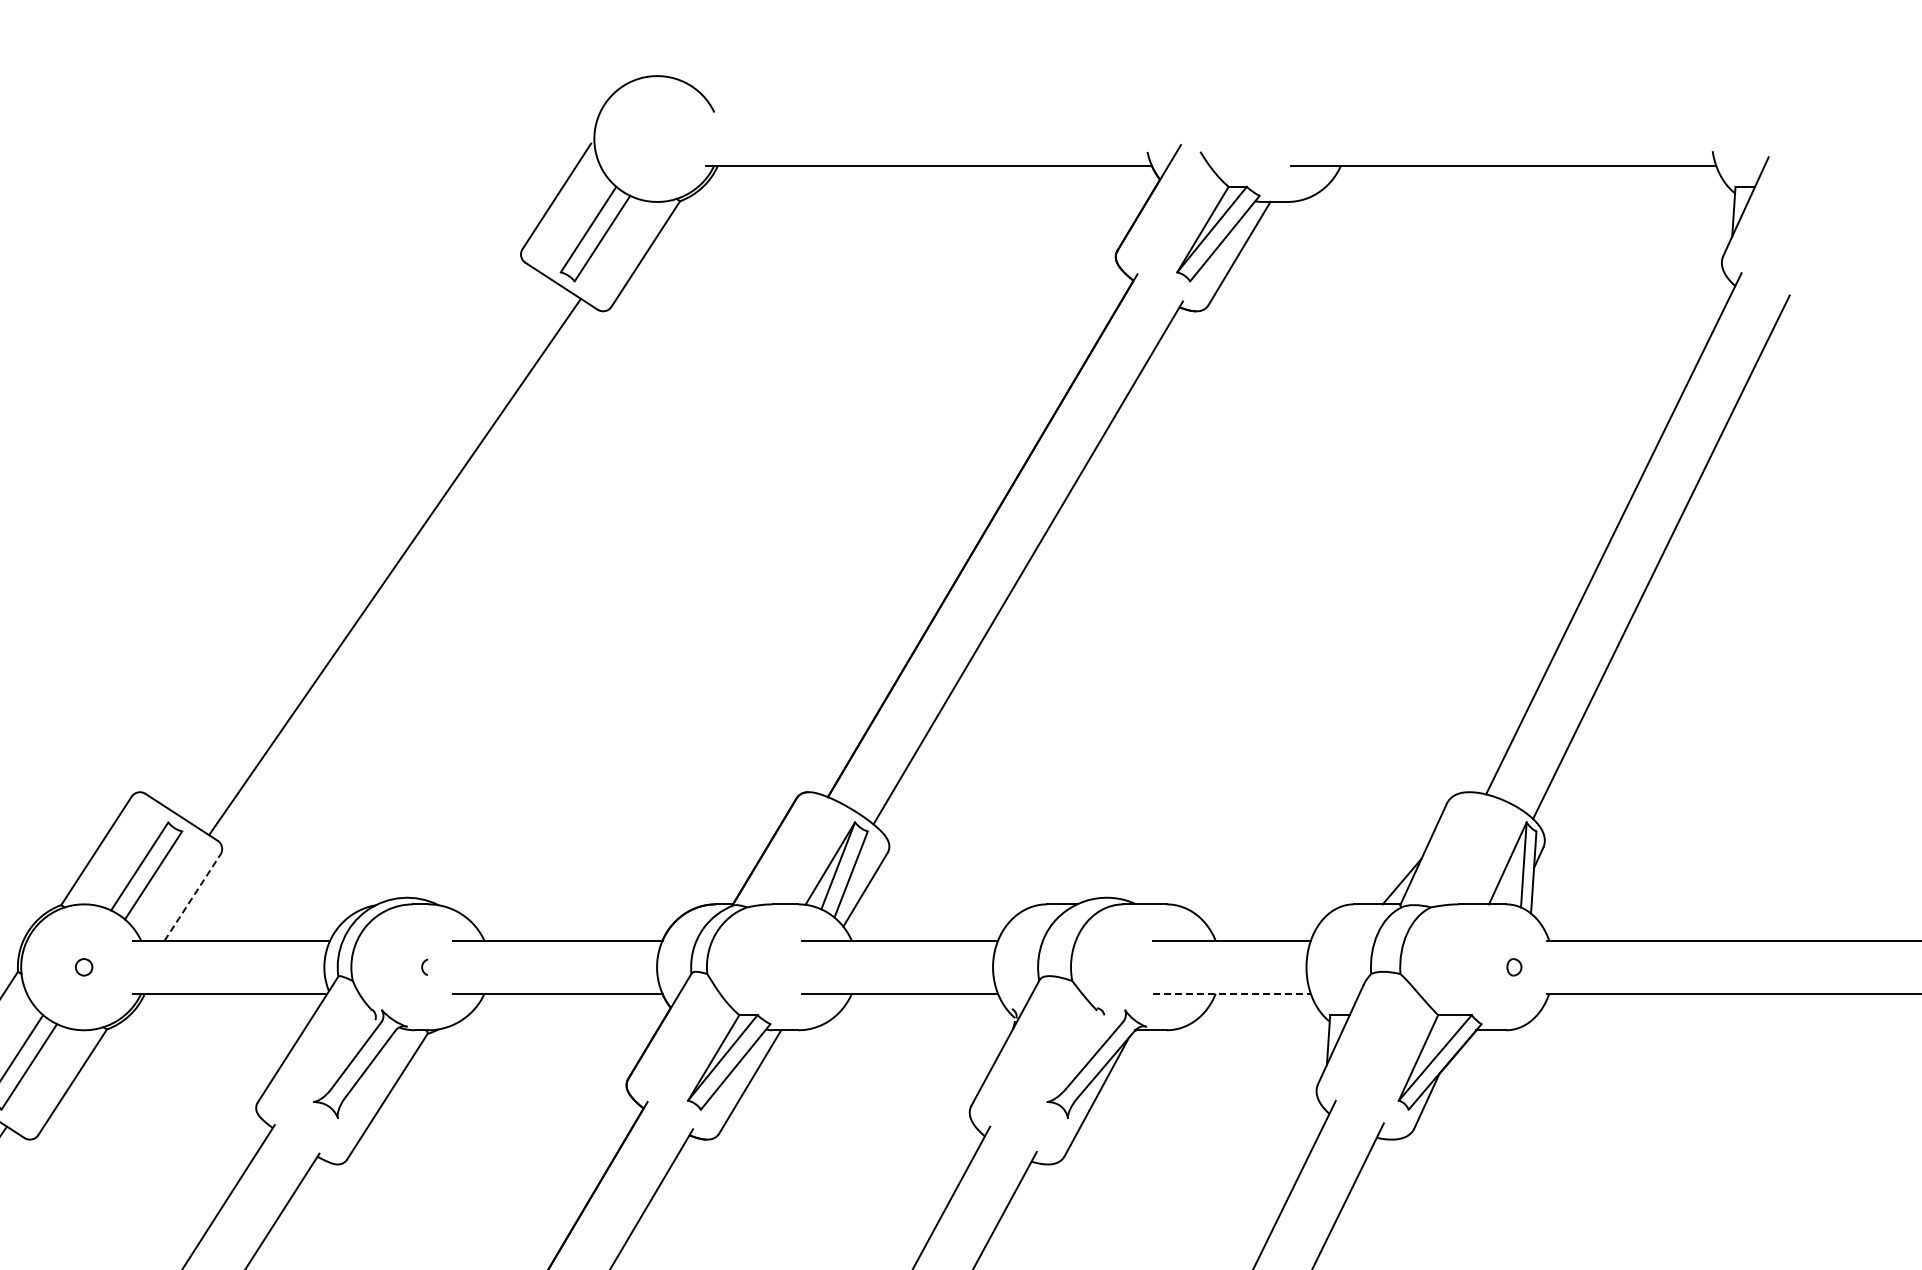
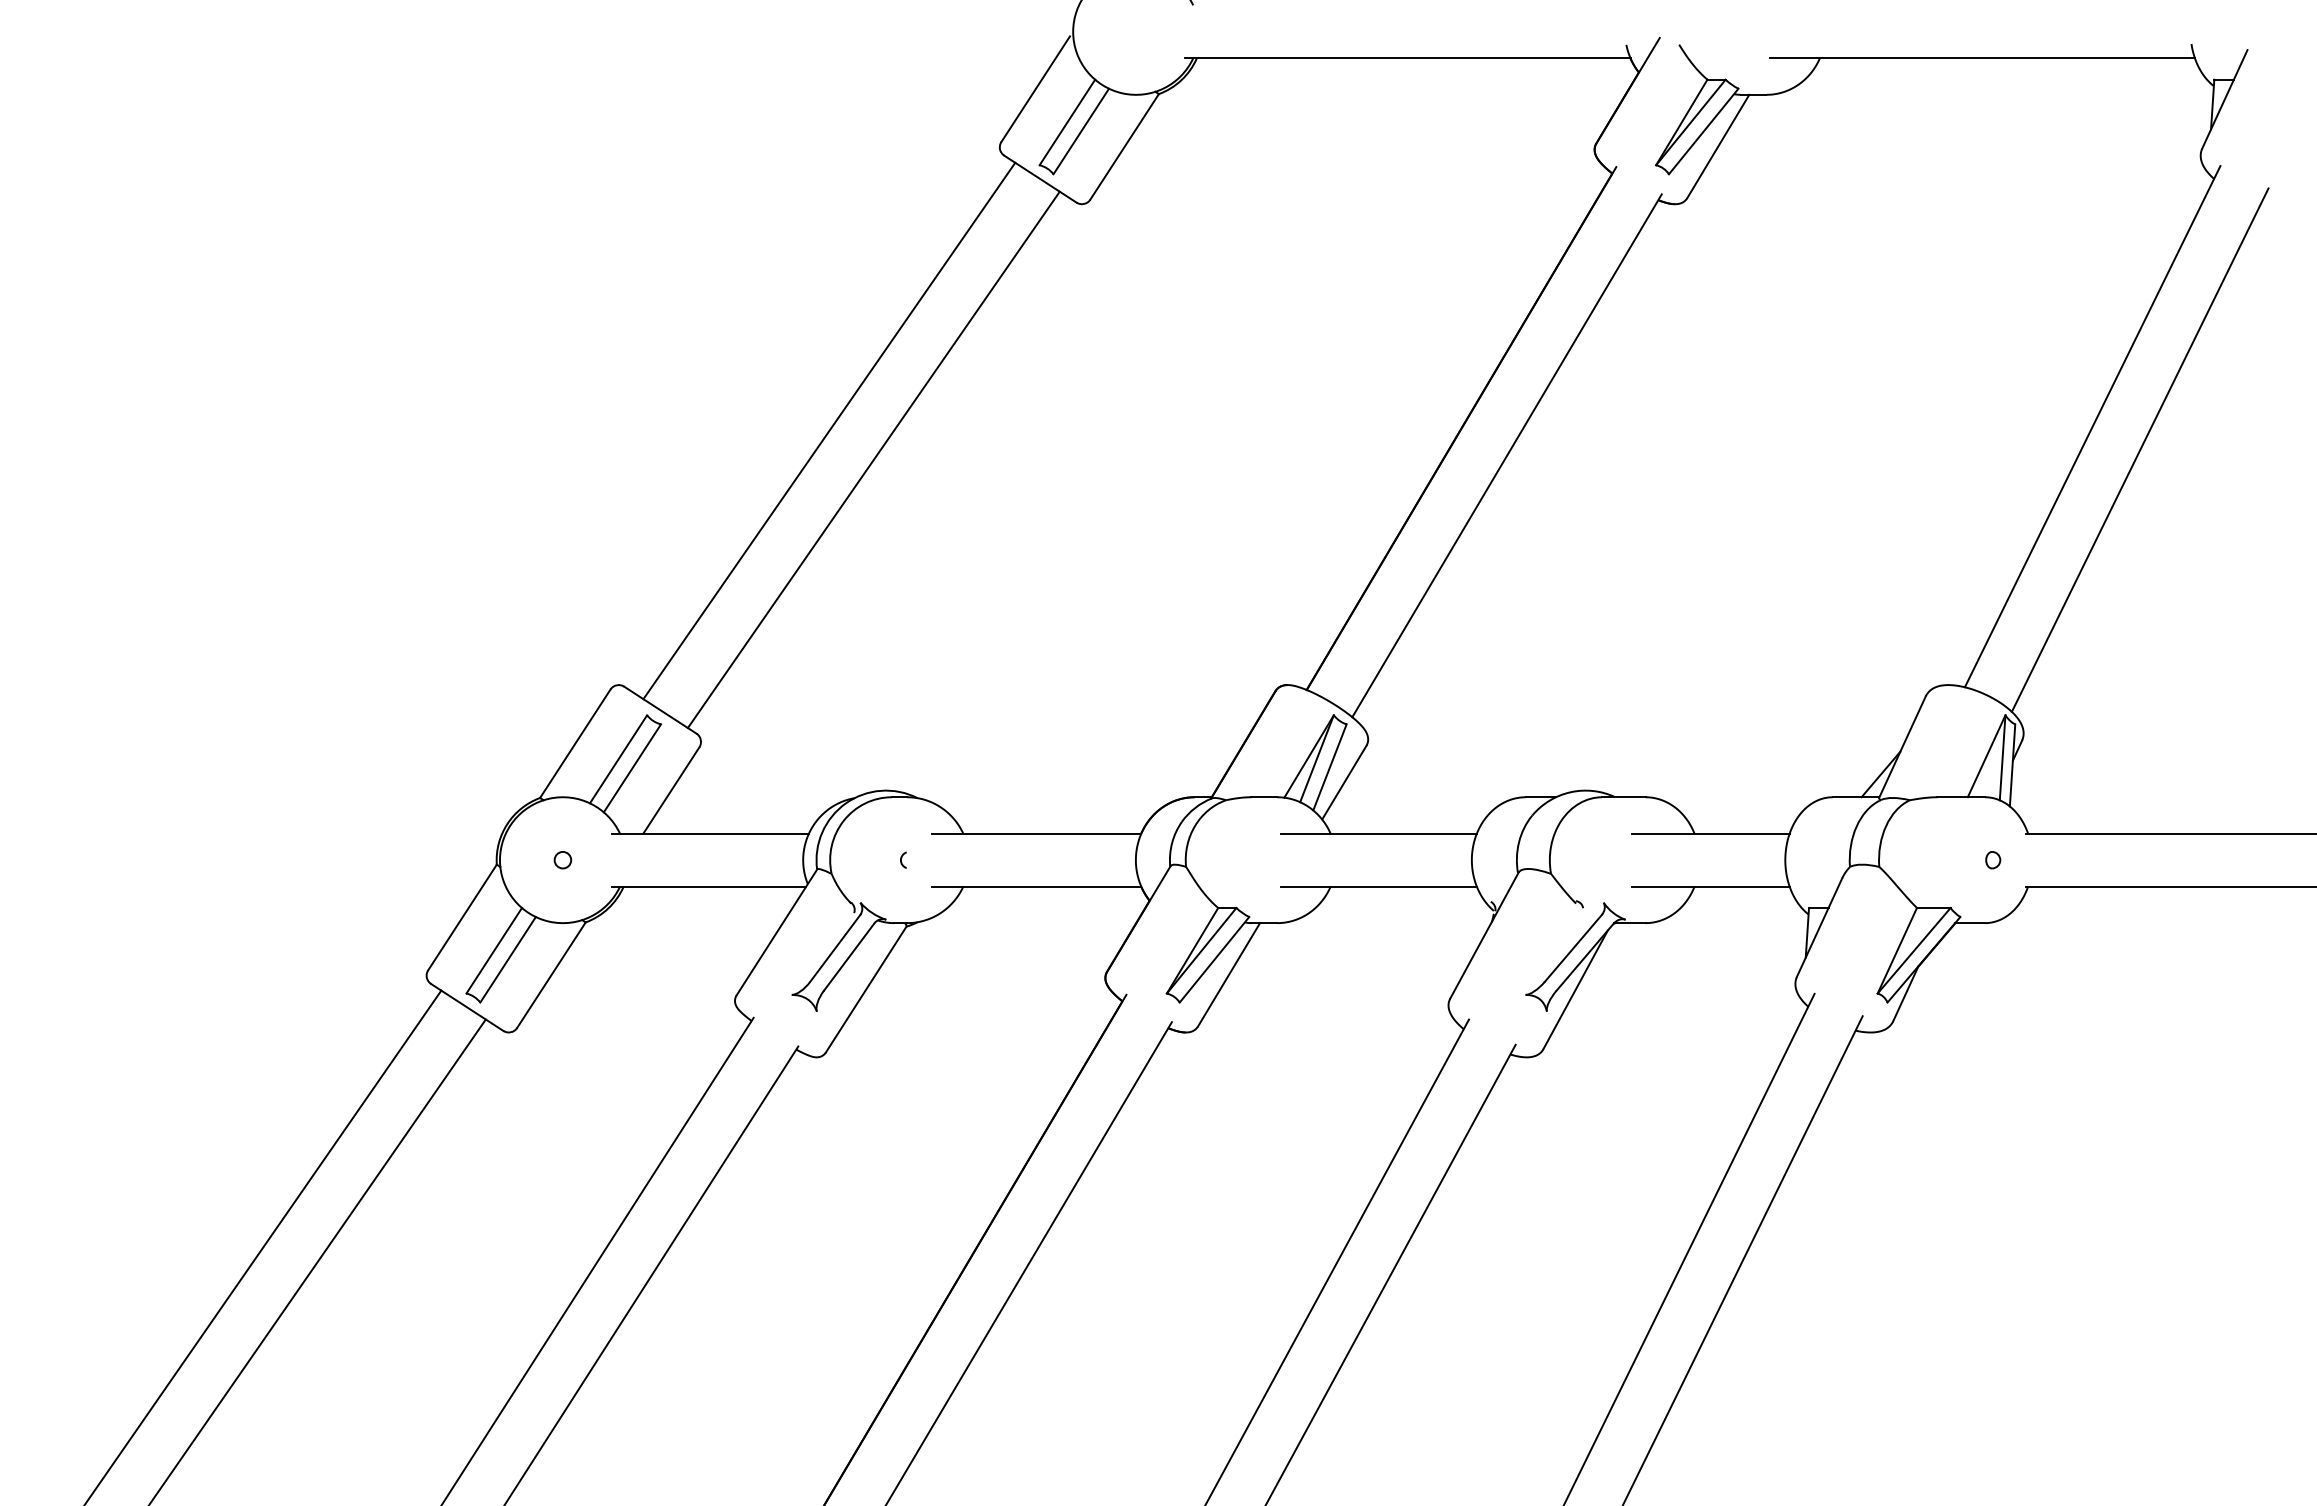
line: (350, 537) -> (829, 430), added
line: (192, 897) -> (671, 790), dashed -> solid
line: (1232, 993) -> (1711, 886), dashed -> solid

